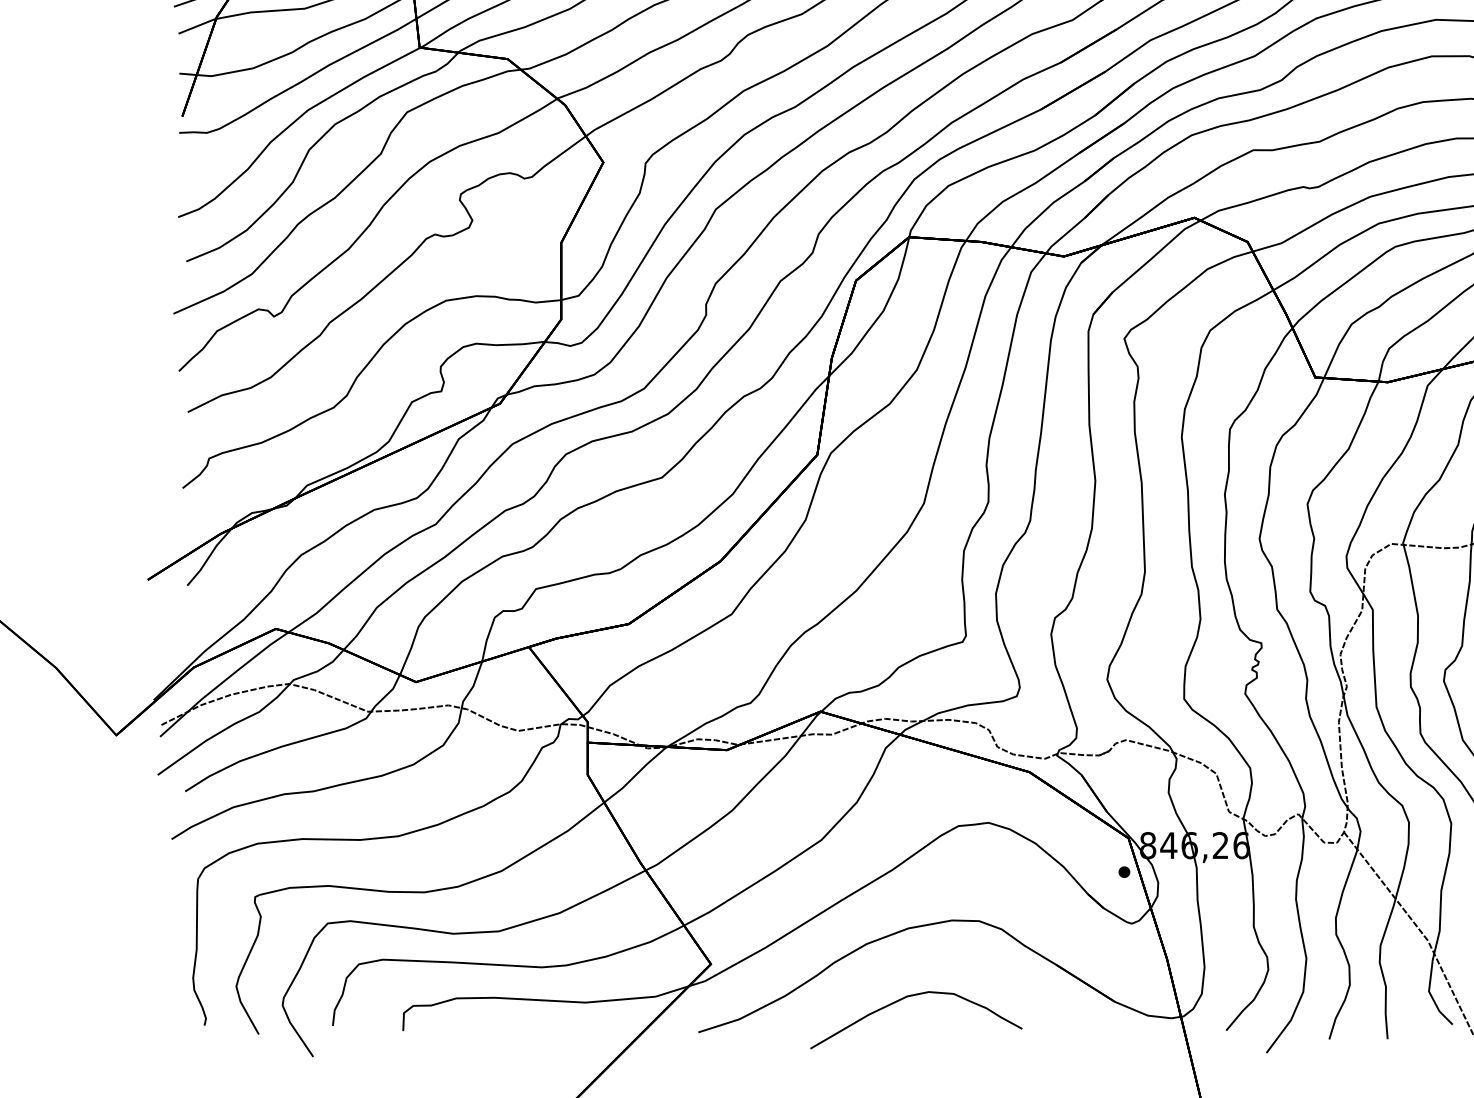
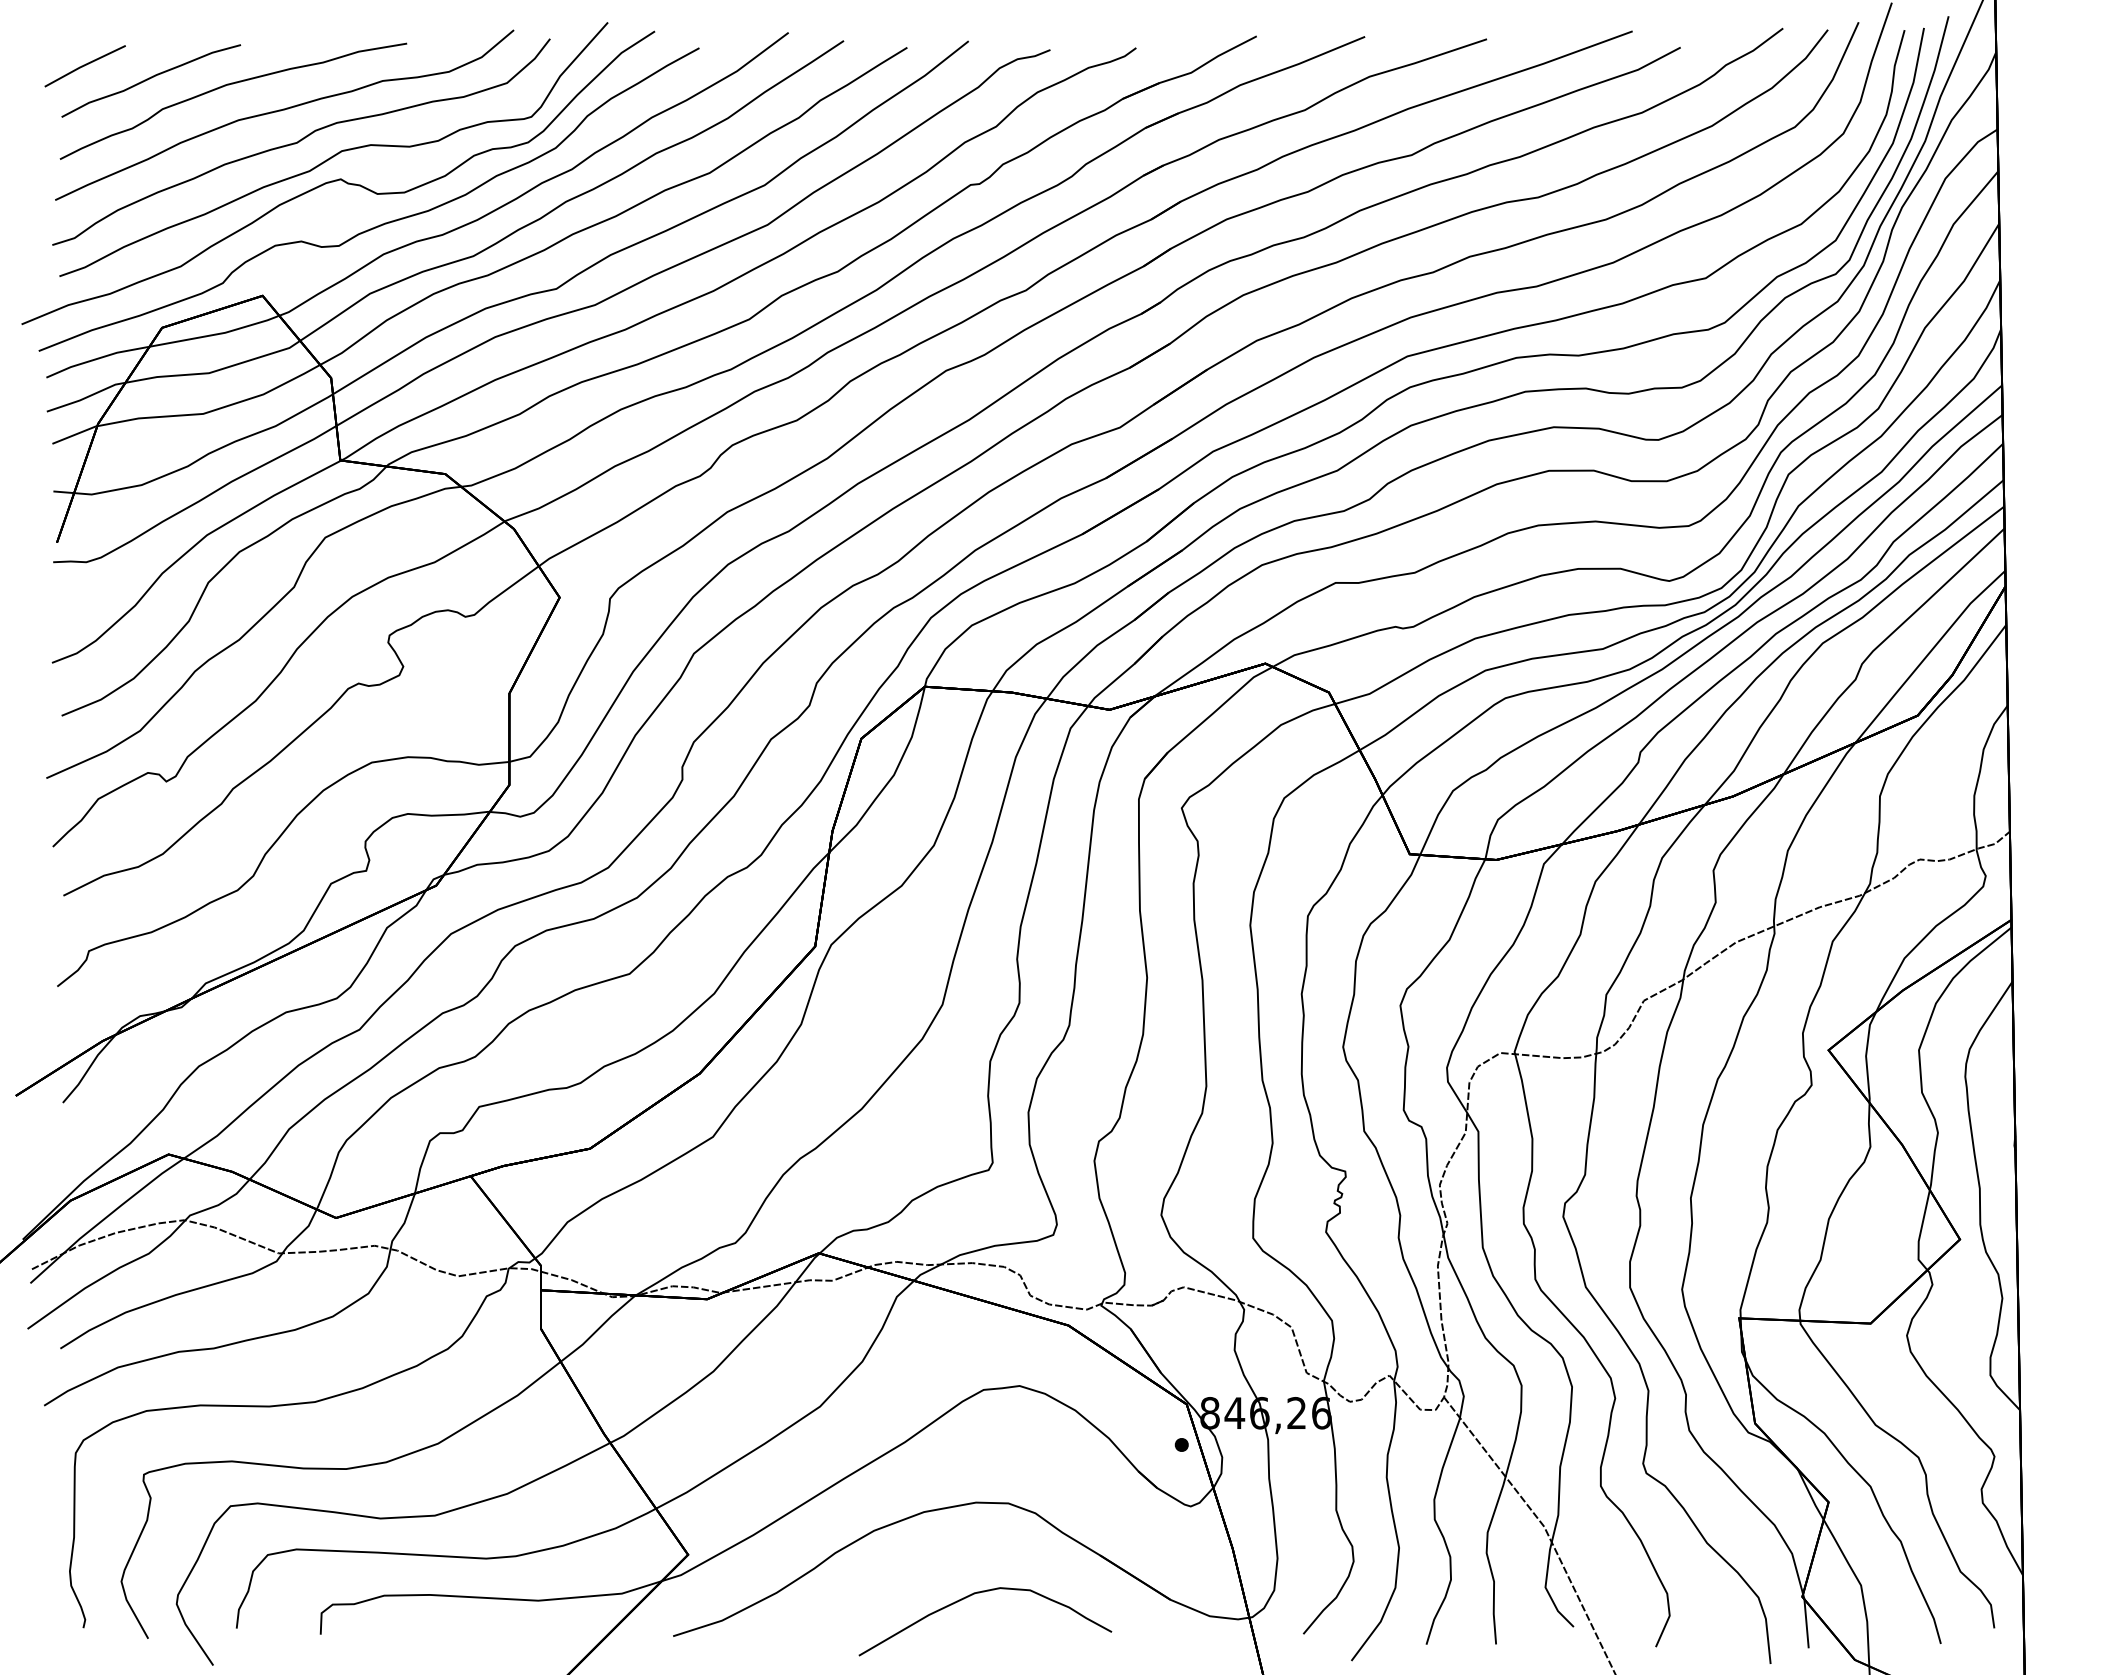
curve: (911, 996) -> (979, 1593), moved

